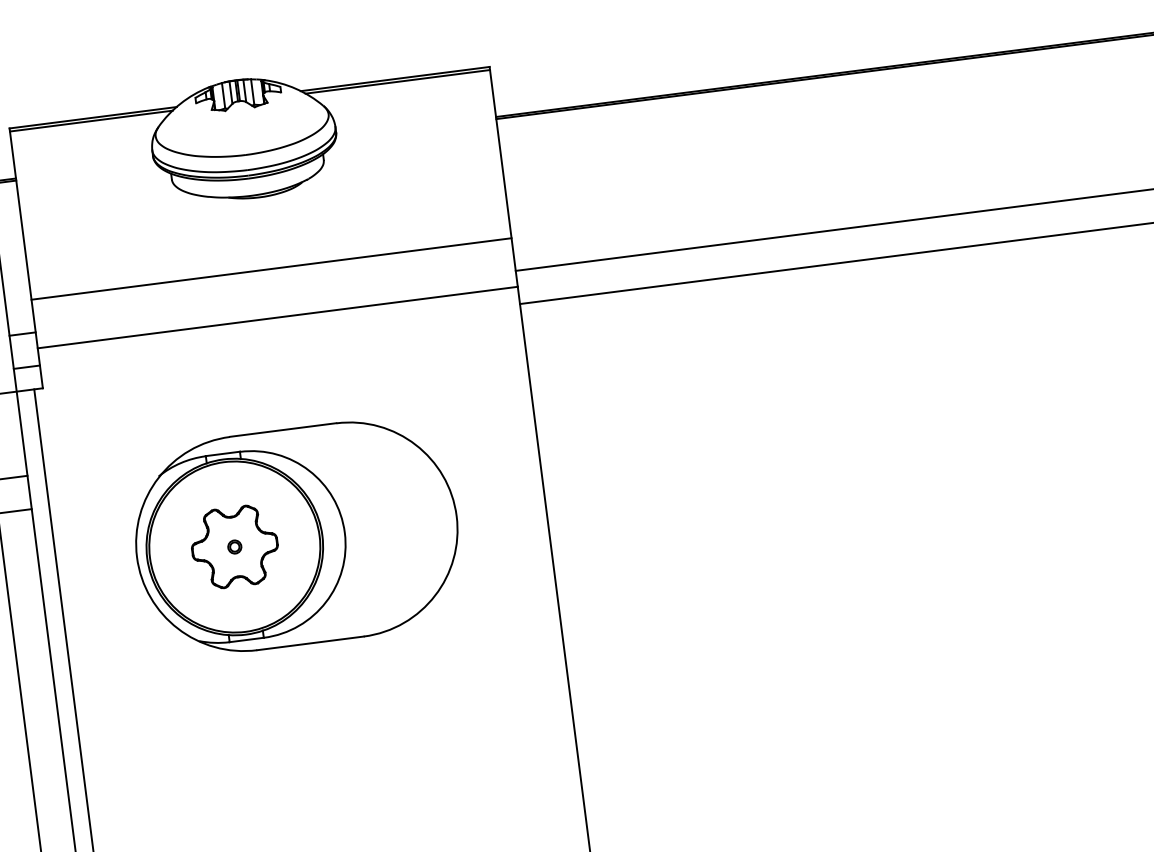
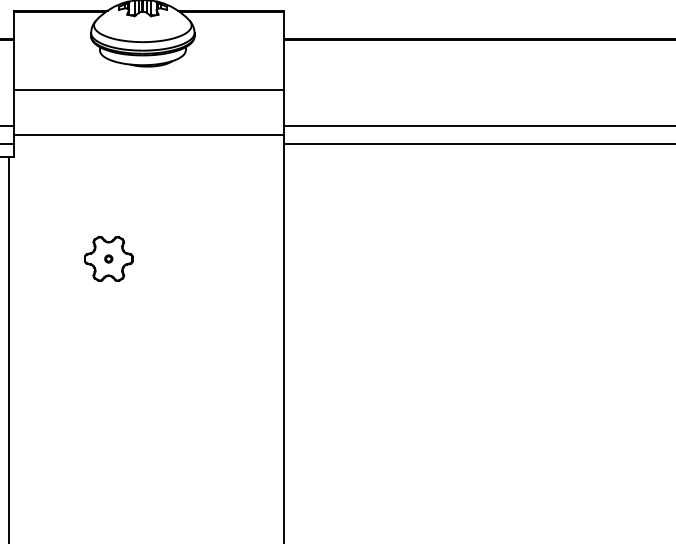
line: (270, 269) -> (148, 90), moved
part: (295, 536) -> (143, 257), removed

